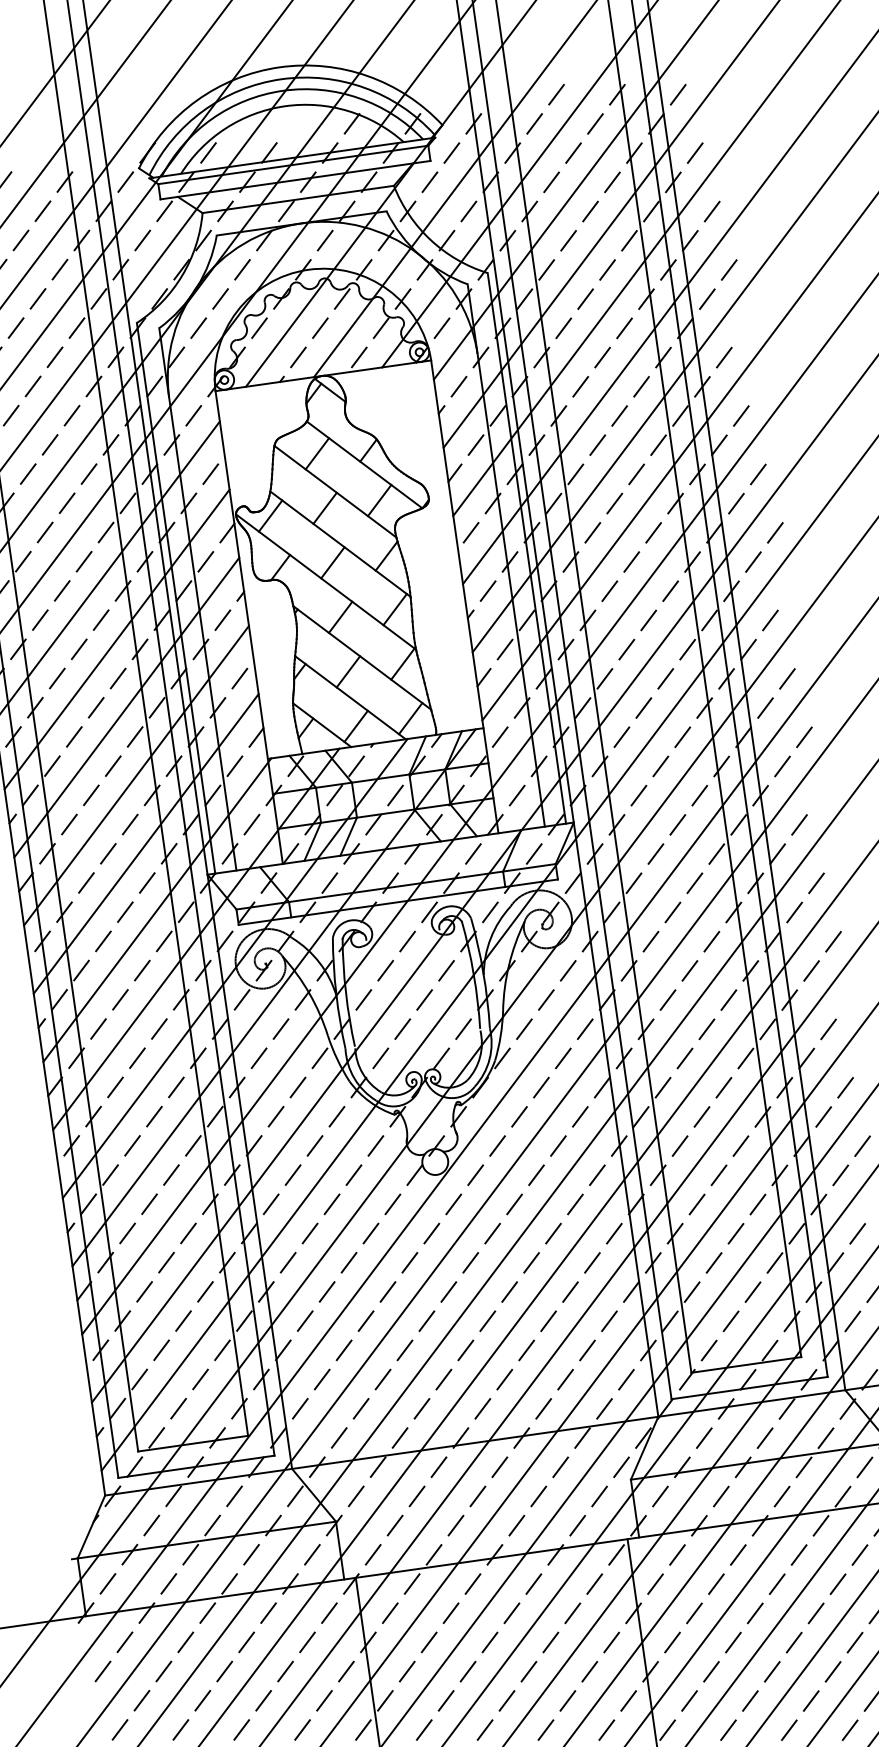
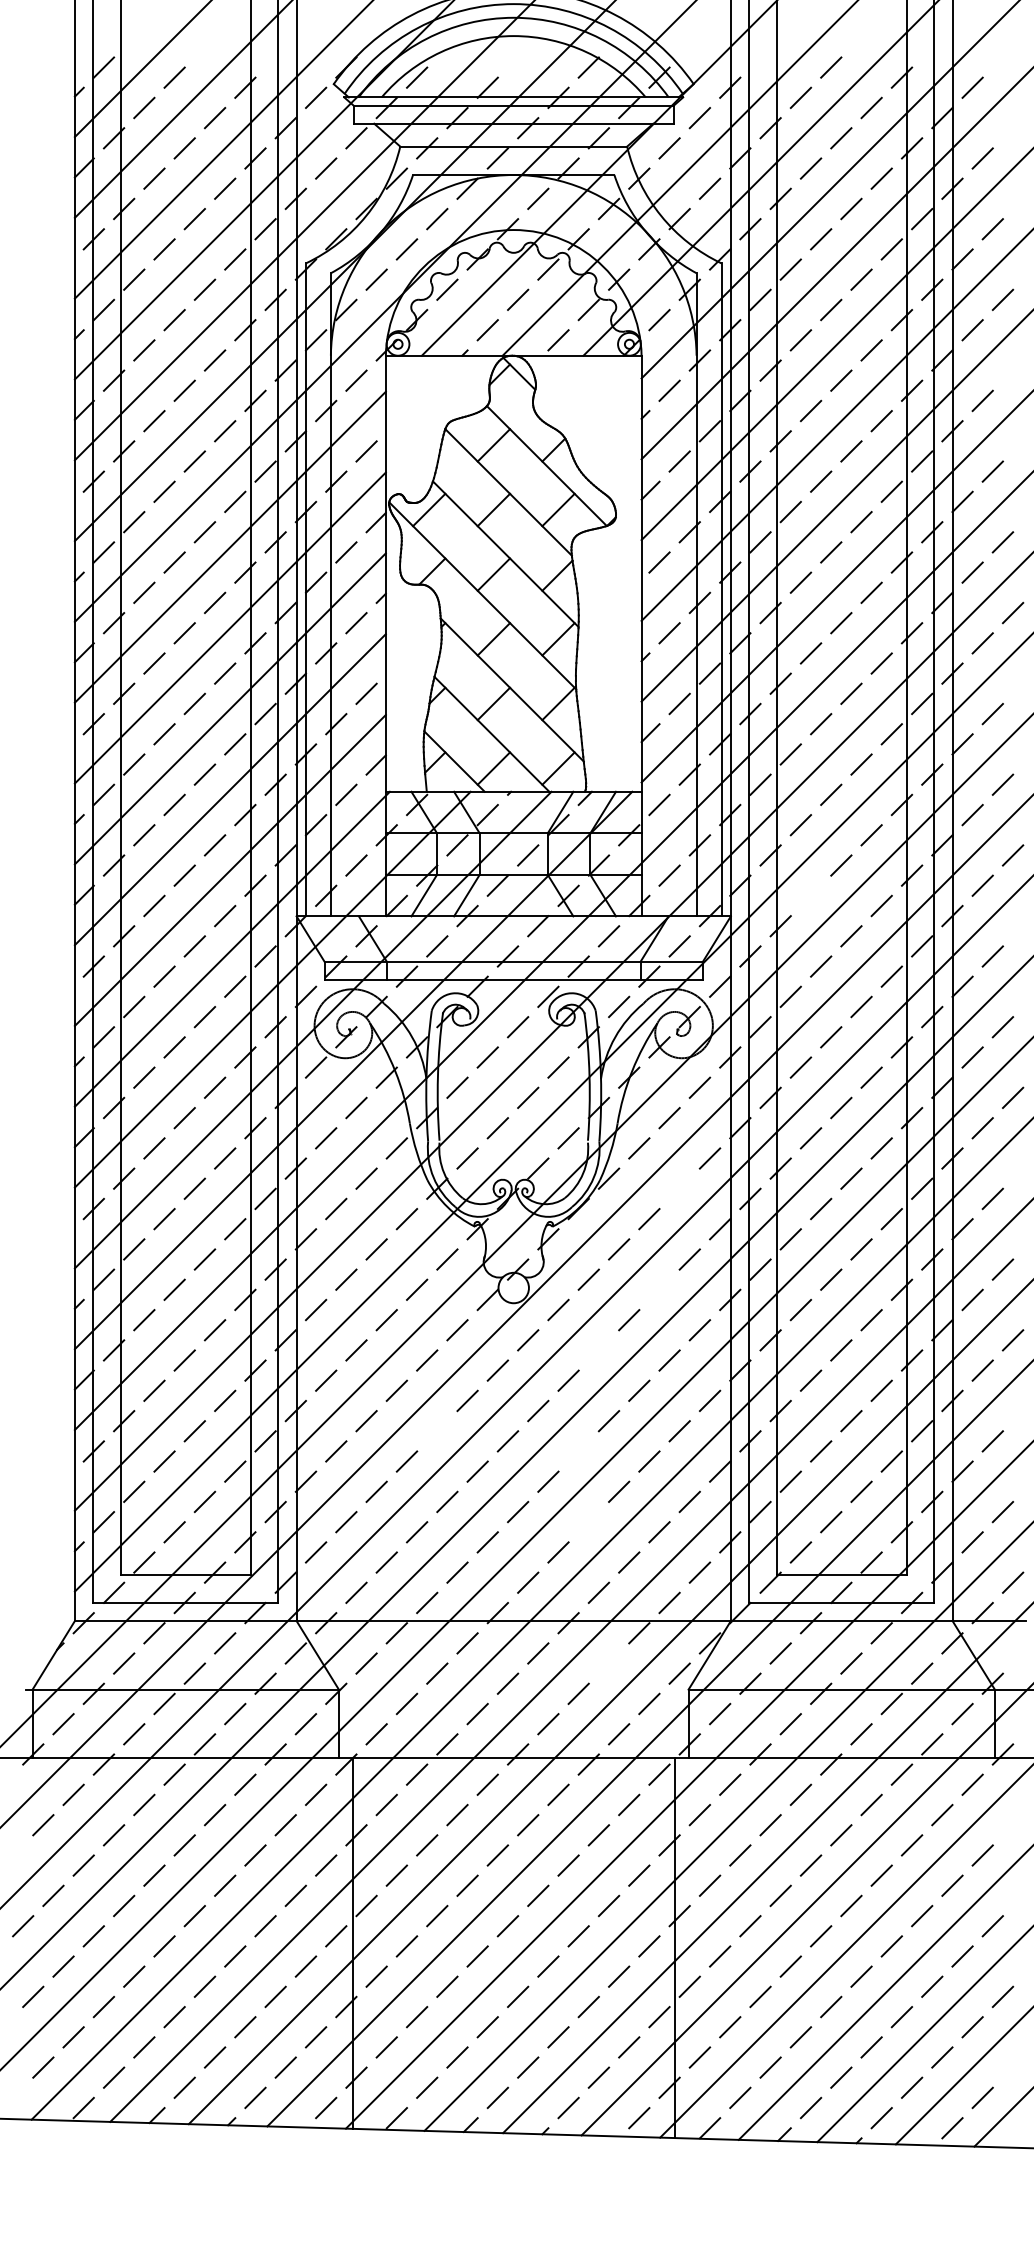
line: (638, 795) -> (810, 895), removed
line: (563, 1058) -> (679, 1188), removed
line: (558, 1145) -> (659, 1289), removed
line: (514, 1204) -> (598, 1350), removed
line: (388, 1292) -> (437, 1431), removed
line: (509, 1292) -> (578, 1451), removed
line: (526, 1350) -> (588, 1522), removed
line: (560, 1467) -> (608, 1663), removed

